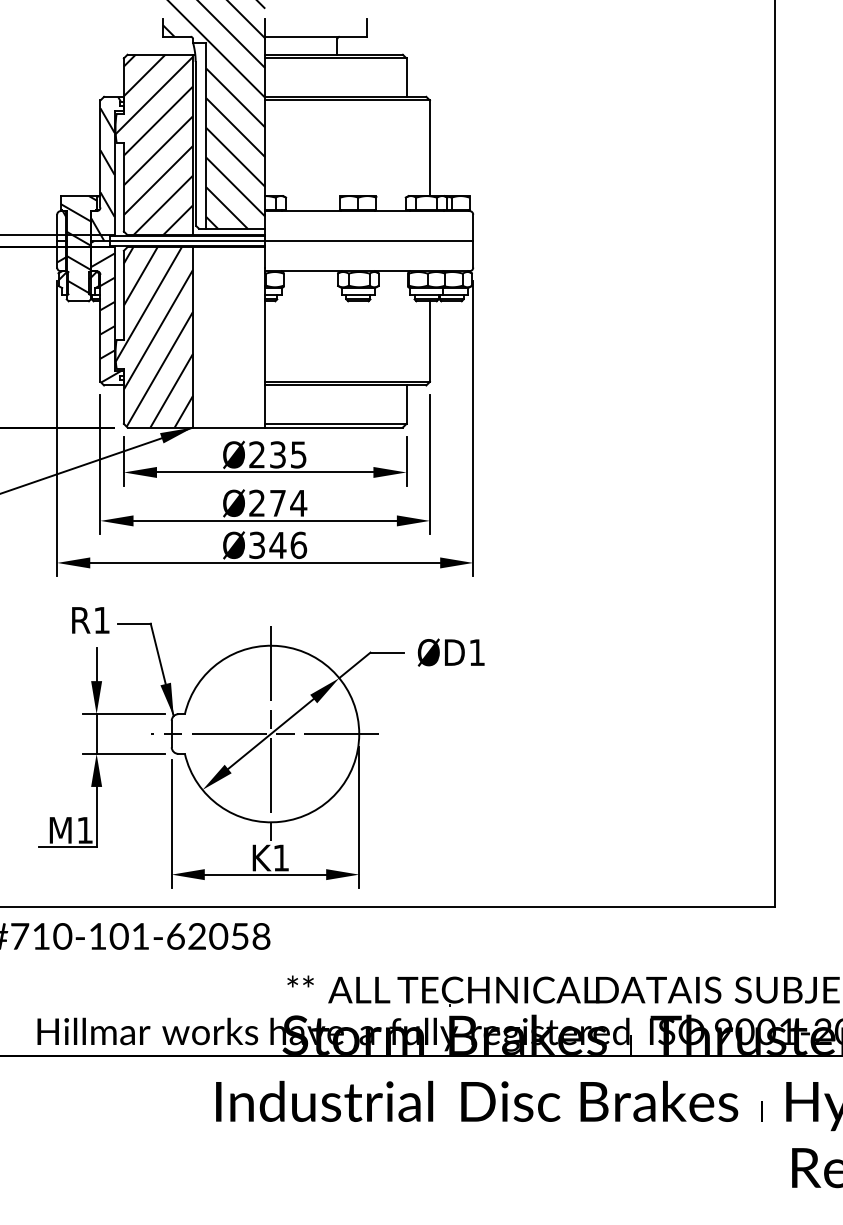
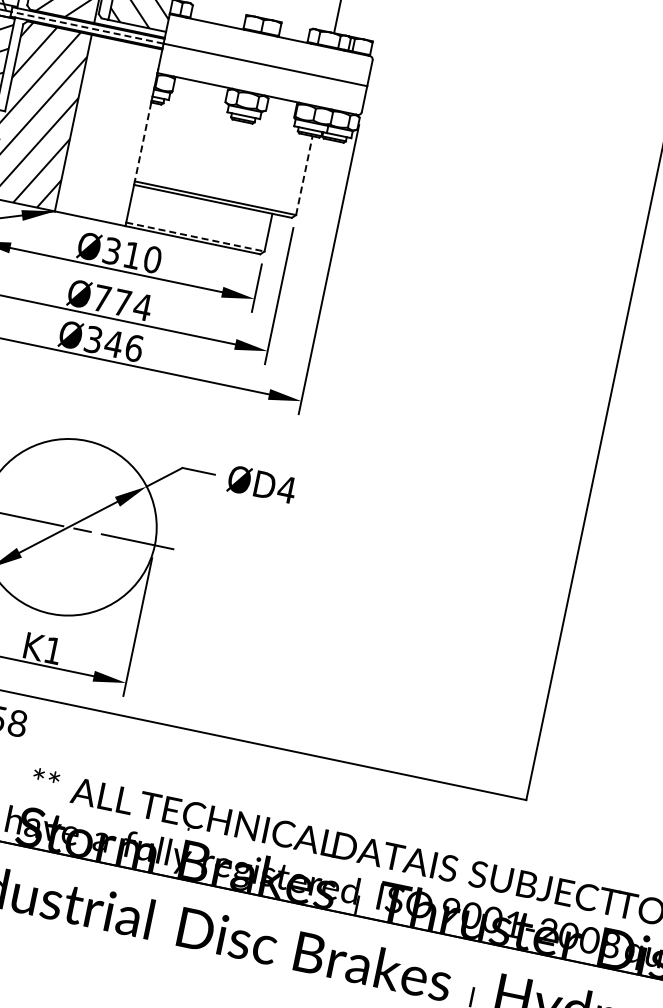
line: (187, 241) -> (87, 28), solid -> dashed
line: (429, 341) -> (303, 175), solid -> dashed
line: (265, 342) -> (143, 142), solid -> dashed
line: (335, 423) -> (195, 236), solid -> dashed
text: (277, 454) -> (132, 255), Ø235 -> Ø310
text: (256, 502) -> (101, 297), Ø274 -> Ø774
text: (476, 652) -> (286, 489), ØD1 -> ØD4
line: (270, 733) -> (68, 526), removed

